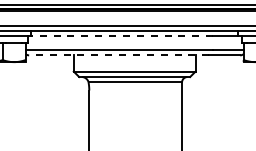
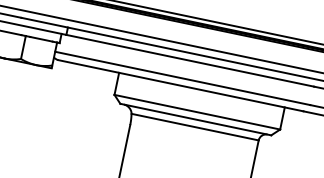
line: (121, 36) -> (189, 60), dashed -> solid
line: (118, 55) -> (179, 85), dashed -> solid

